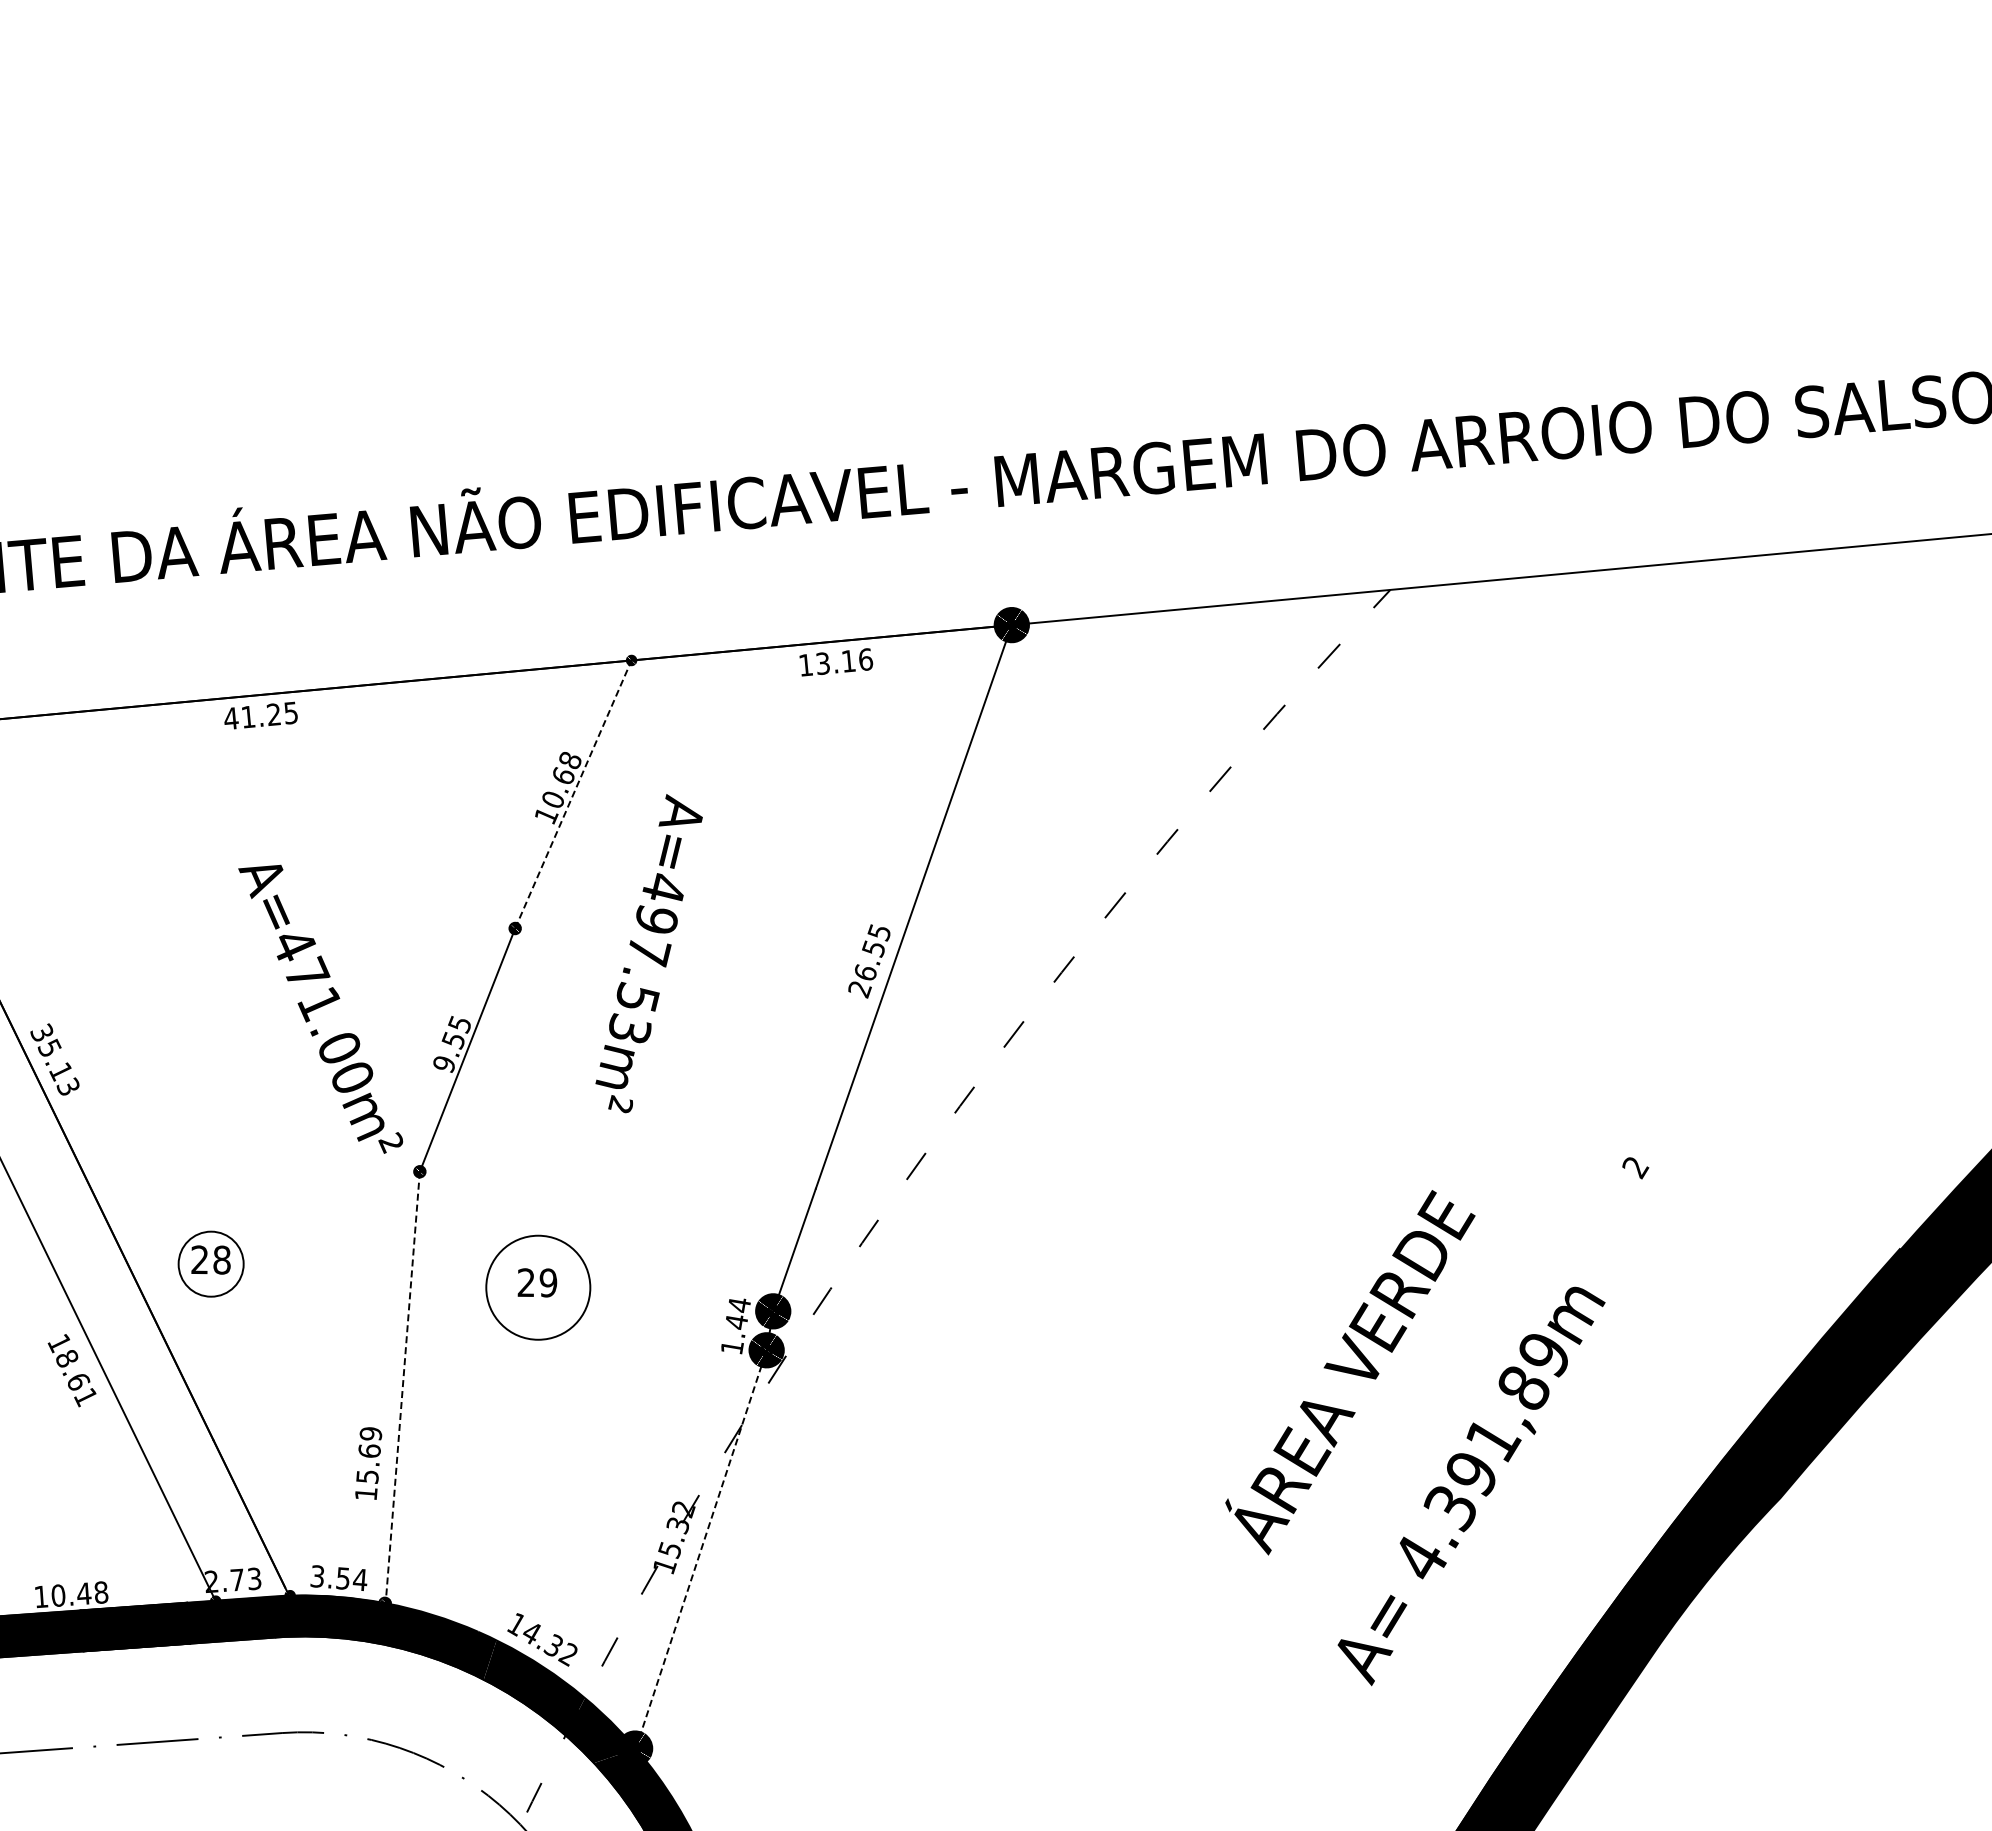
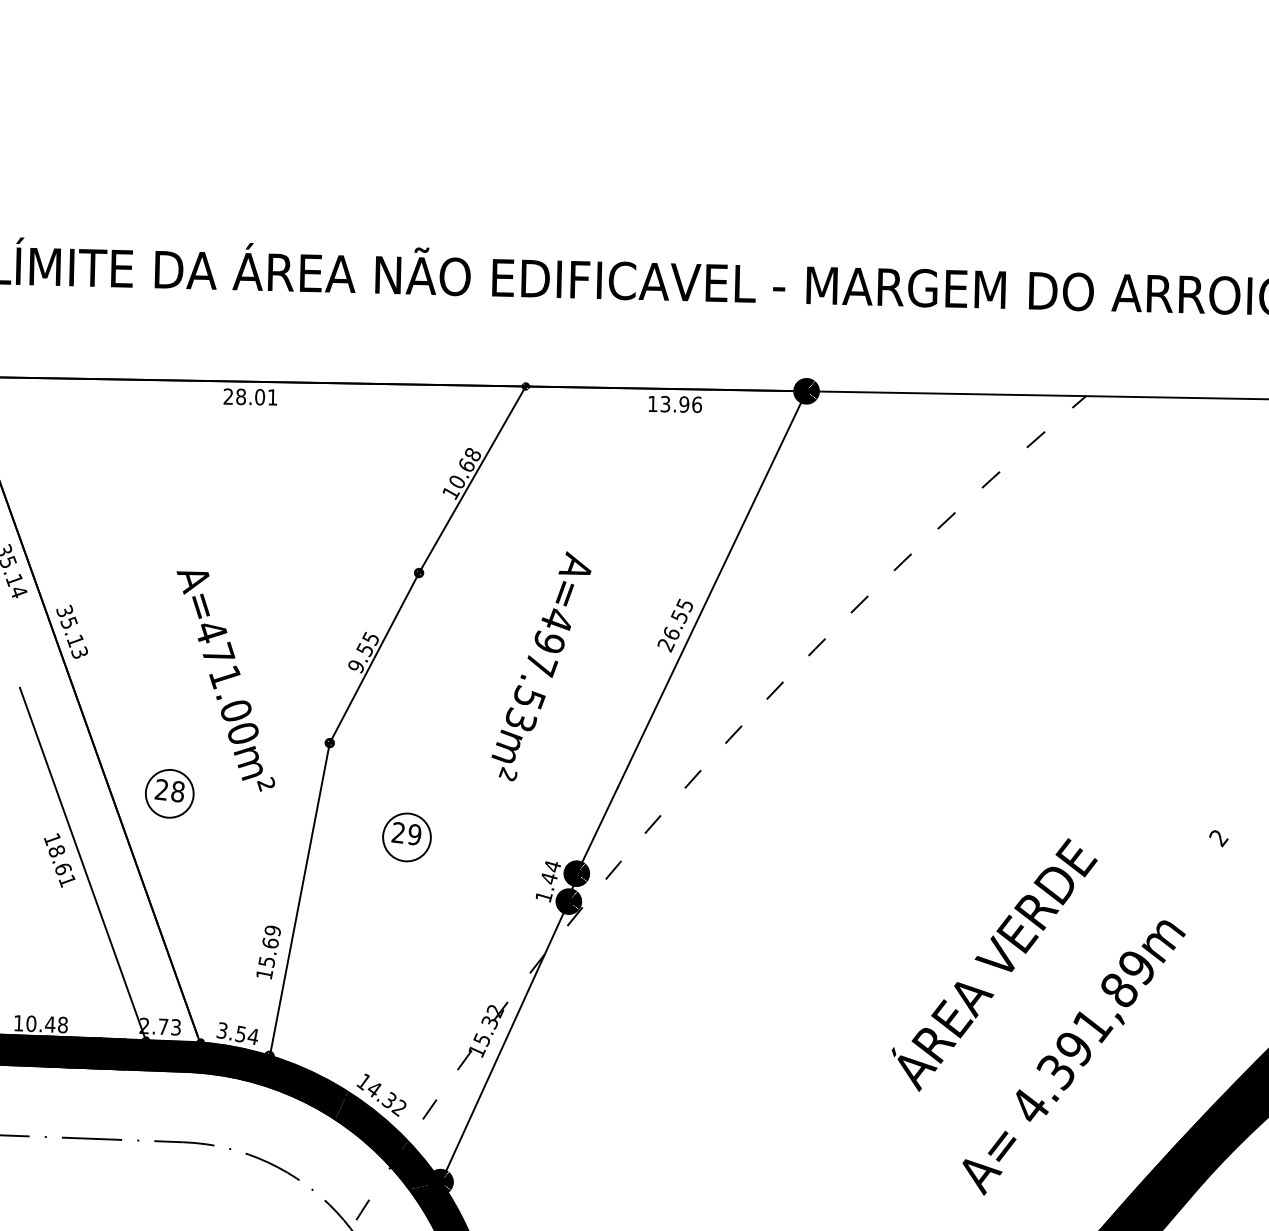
text: (848, 661) -> (684, 404), 13.16 -> 13.96
text: (261, 715) -> (250, 396), 41.25 -> 28.01
line: (573, 794) -> (472, 479), dashed -> solid
text: (648, 953) -> (540, 666), moved
text: (320, 1008) -> (225, 680), moved
circle: (537, 1287) -> (406, 837), size x0.62
line: (402, 1386) -> (299, 898), dashed -> solid
line: (701, 1549) -> (505, 1041), dashed -> solid

